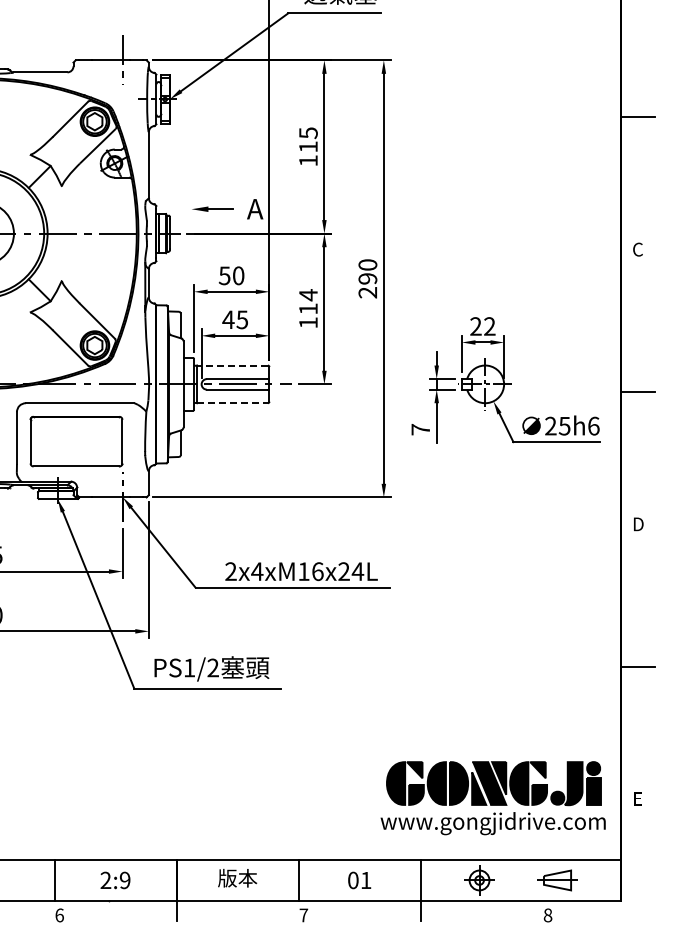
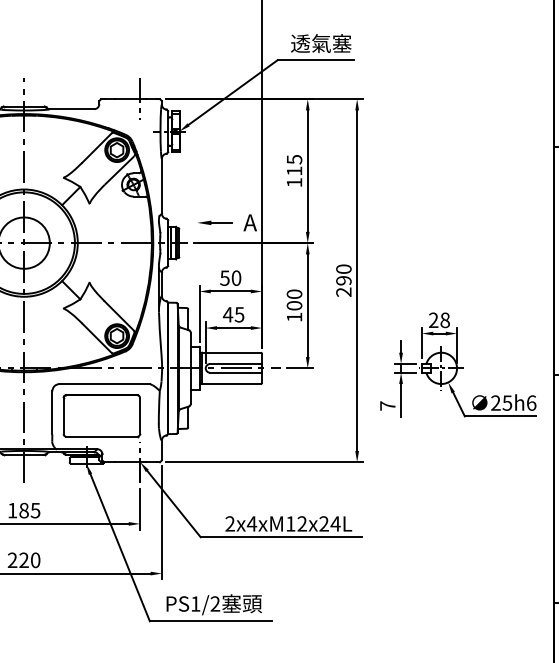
text: (308, 301) -> (294, 299), 114 -> 100
text: (489, 326) -> (444, 320), 22 -> 28
line: (232, 365) -> (231, 352), dashed -> solid
line: (233, 403) -> (232, 384), dashed -> solid
text: (317, 571) -> (302, 523), 2x4xM16x24L -> 2x4xM12x24L

